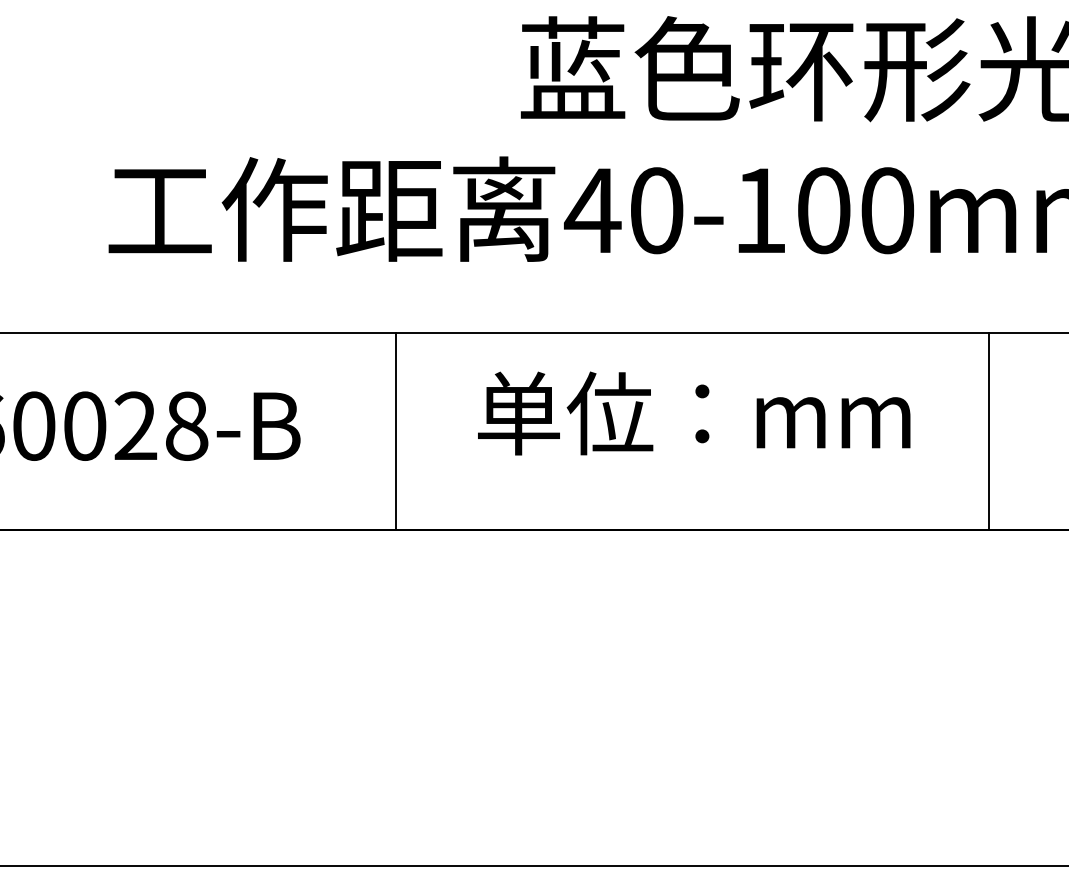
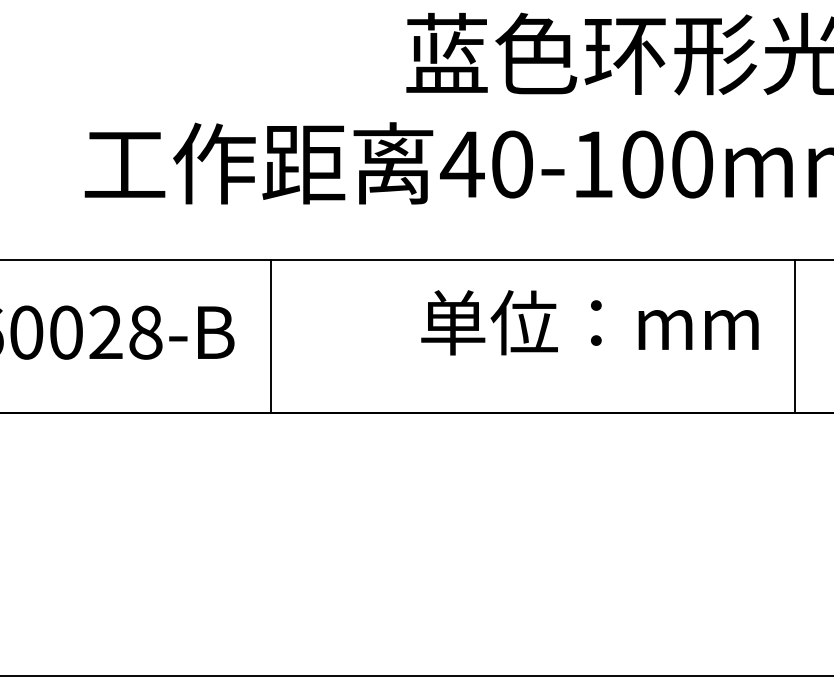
text: (694, 413) -> (590, 322), moved
line: (395, 431) -> (271, 336), moved
line: (988, 431) -> (795, 336), moved

